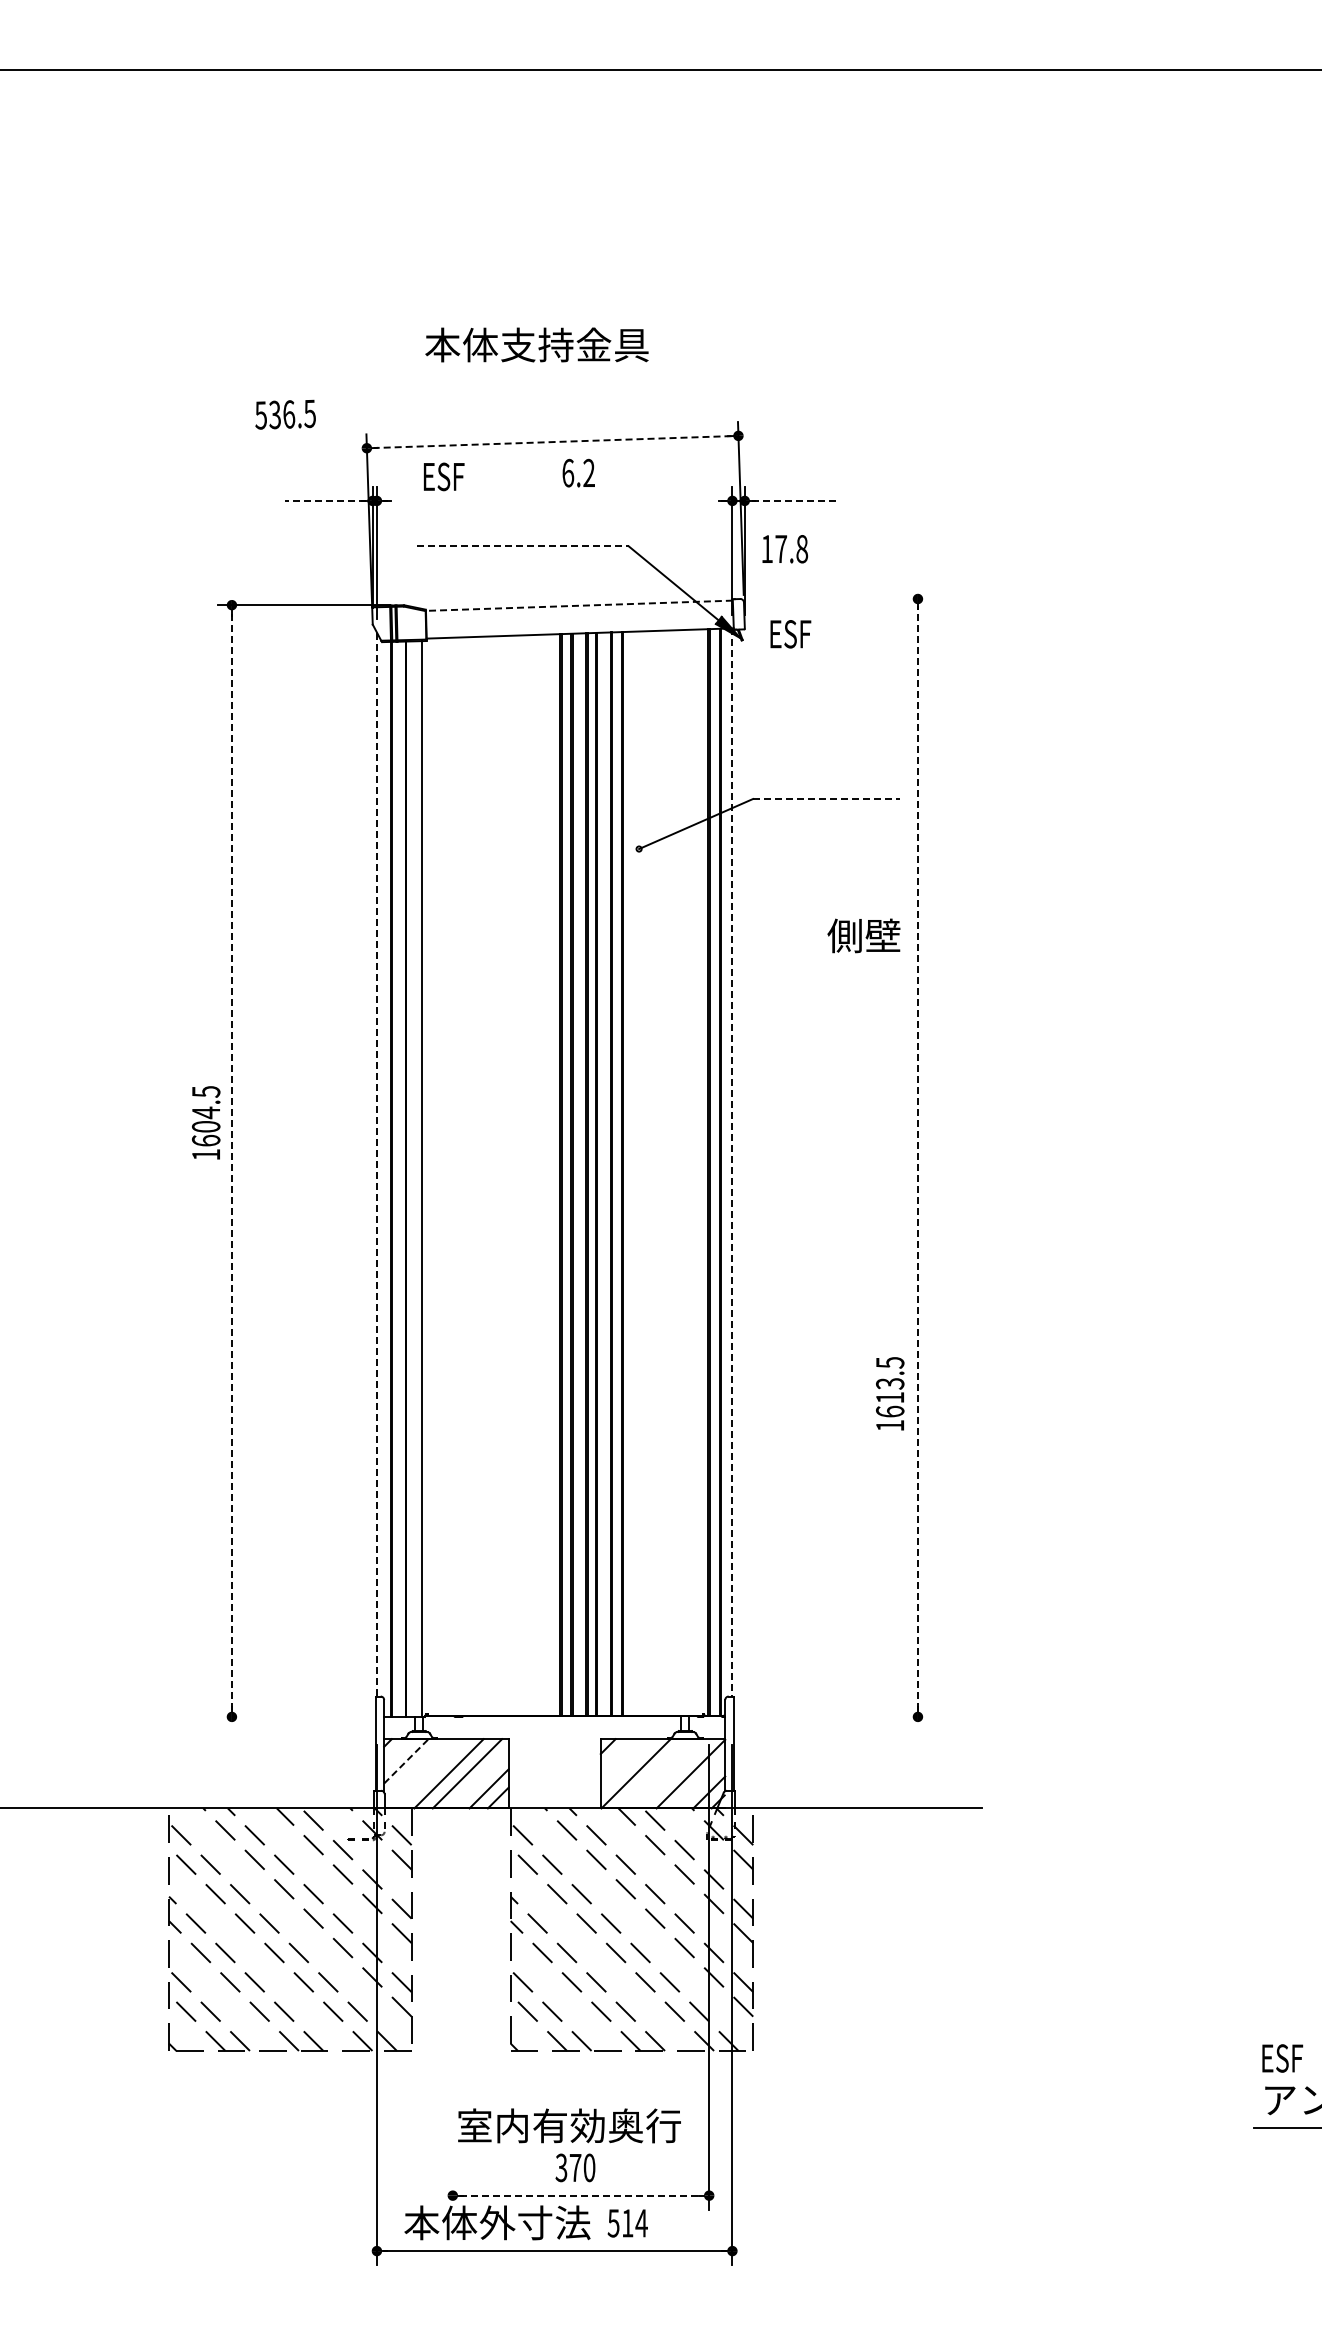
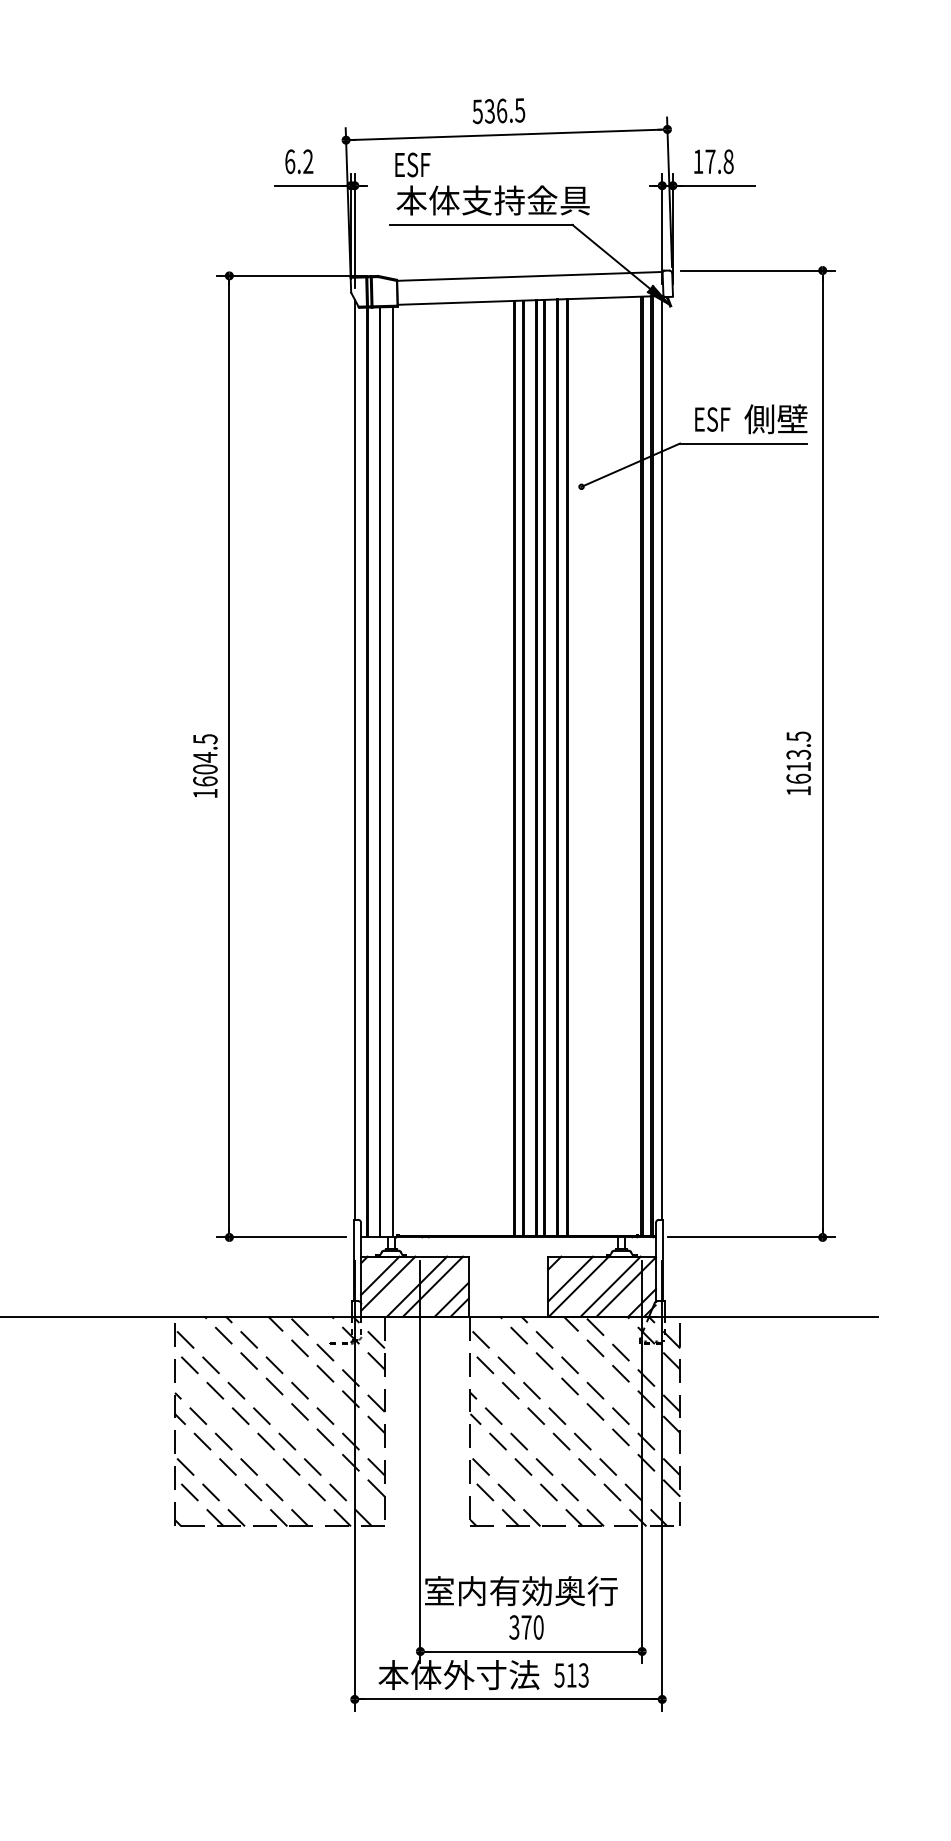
text: (536, 344) -> (492, 200), moved
text: (285, 414) -> (498, 110), moved
line: (552, 442) -> (506, 135), dashed -> solid
text: (578, 472) -> (299, 161), moved
line: (324, 500) -> (309, 185), dashed -> solid
line: (796, 500) -> (717, 185), dashed -> solid
line: (522, 546) -> (480, 225), dashed -> solid
text: (785, 549) -> (714, 162), moved
line: (842, 599) -> (757, 270), added
line: (579, 605) -> (529, 276), dashed -> solid
text: (790, 634) -> (712, 419), moved
line: (826, 799) -> (743, 443), dashed -> solid
text: (863, 935) -> (775, 418), moved
text: (206, 1122) -> (205, 765), moved
line: (917, 1157) -> (822, 753), dashed -> solid
line: (231, 1161) -> (229, 757), dashed -> solid
line: (732, 1162) -> (662, 757), dashed -> solid
line: (376, 1164) -> (354, 759), dashed -> solid
text: (890, 1393) -> (798, 763), moved
line: (292, 1716) -> (281, 1237), added
line: (835, 1716) -> (751, 1237), added
line: (406, 1761) -> (380, 1276), dashed -> solid
line: (626, 1764) -> (570, 1278), added
line: (415, 1770) -> (388, 1283), added
line: (672, 1773) -> (610, 1286), added
line: (452, 1976) -> (420, 1461), added
line: (581, 2195) -> (531, 1651), dashed -> solid
text: (641, 2223) -> (583, 1675), 514 -> 513

